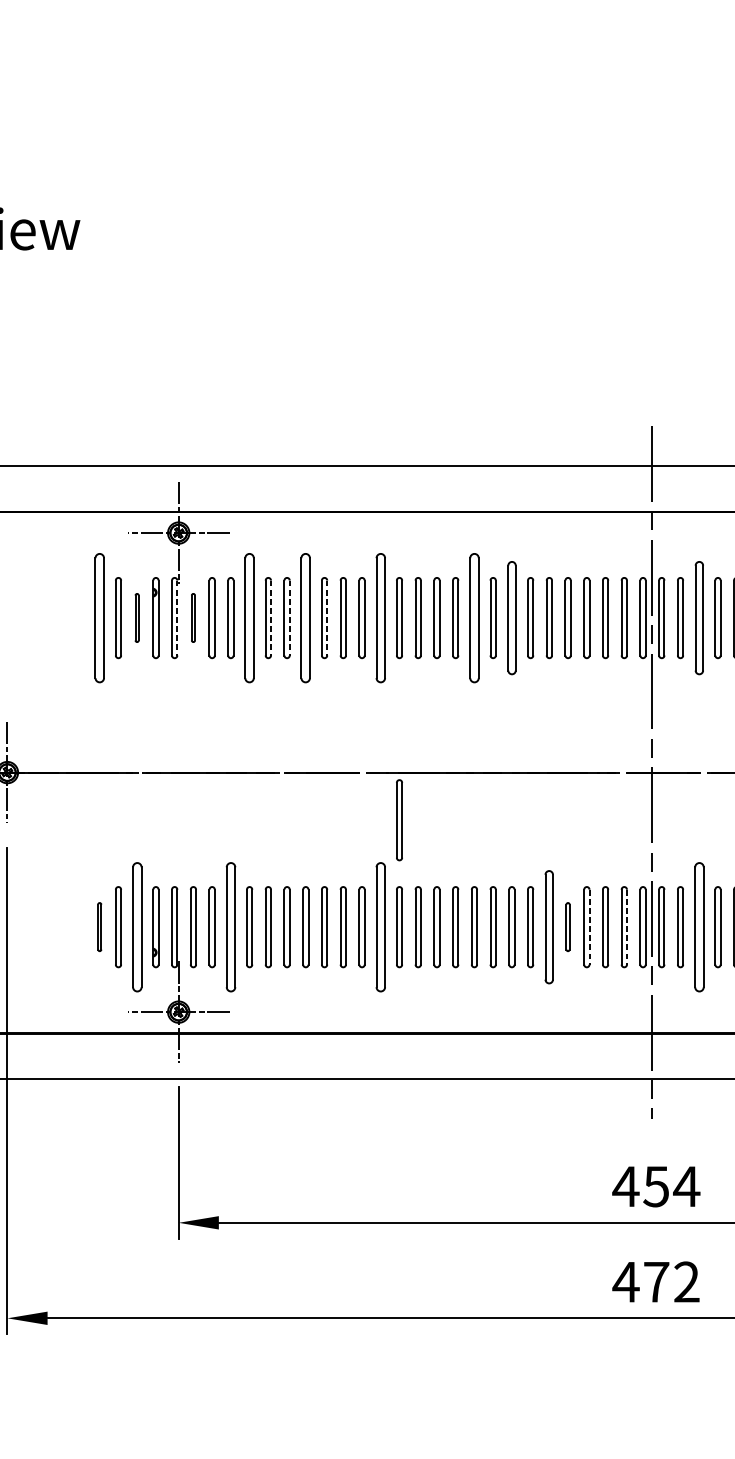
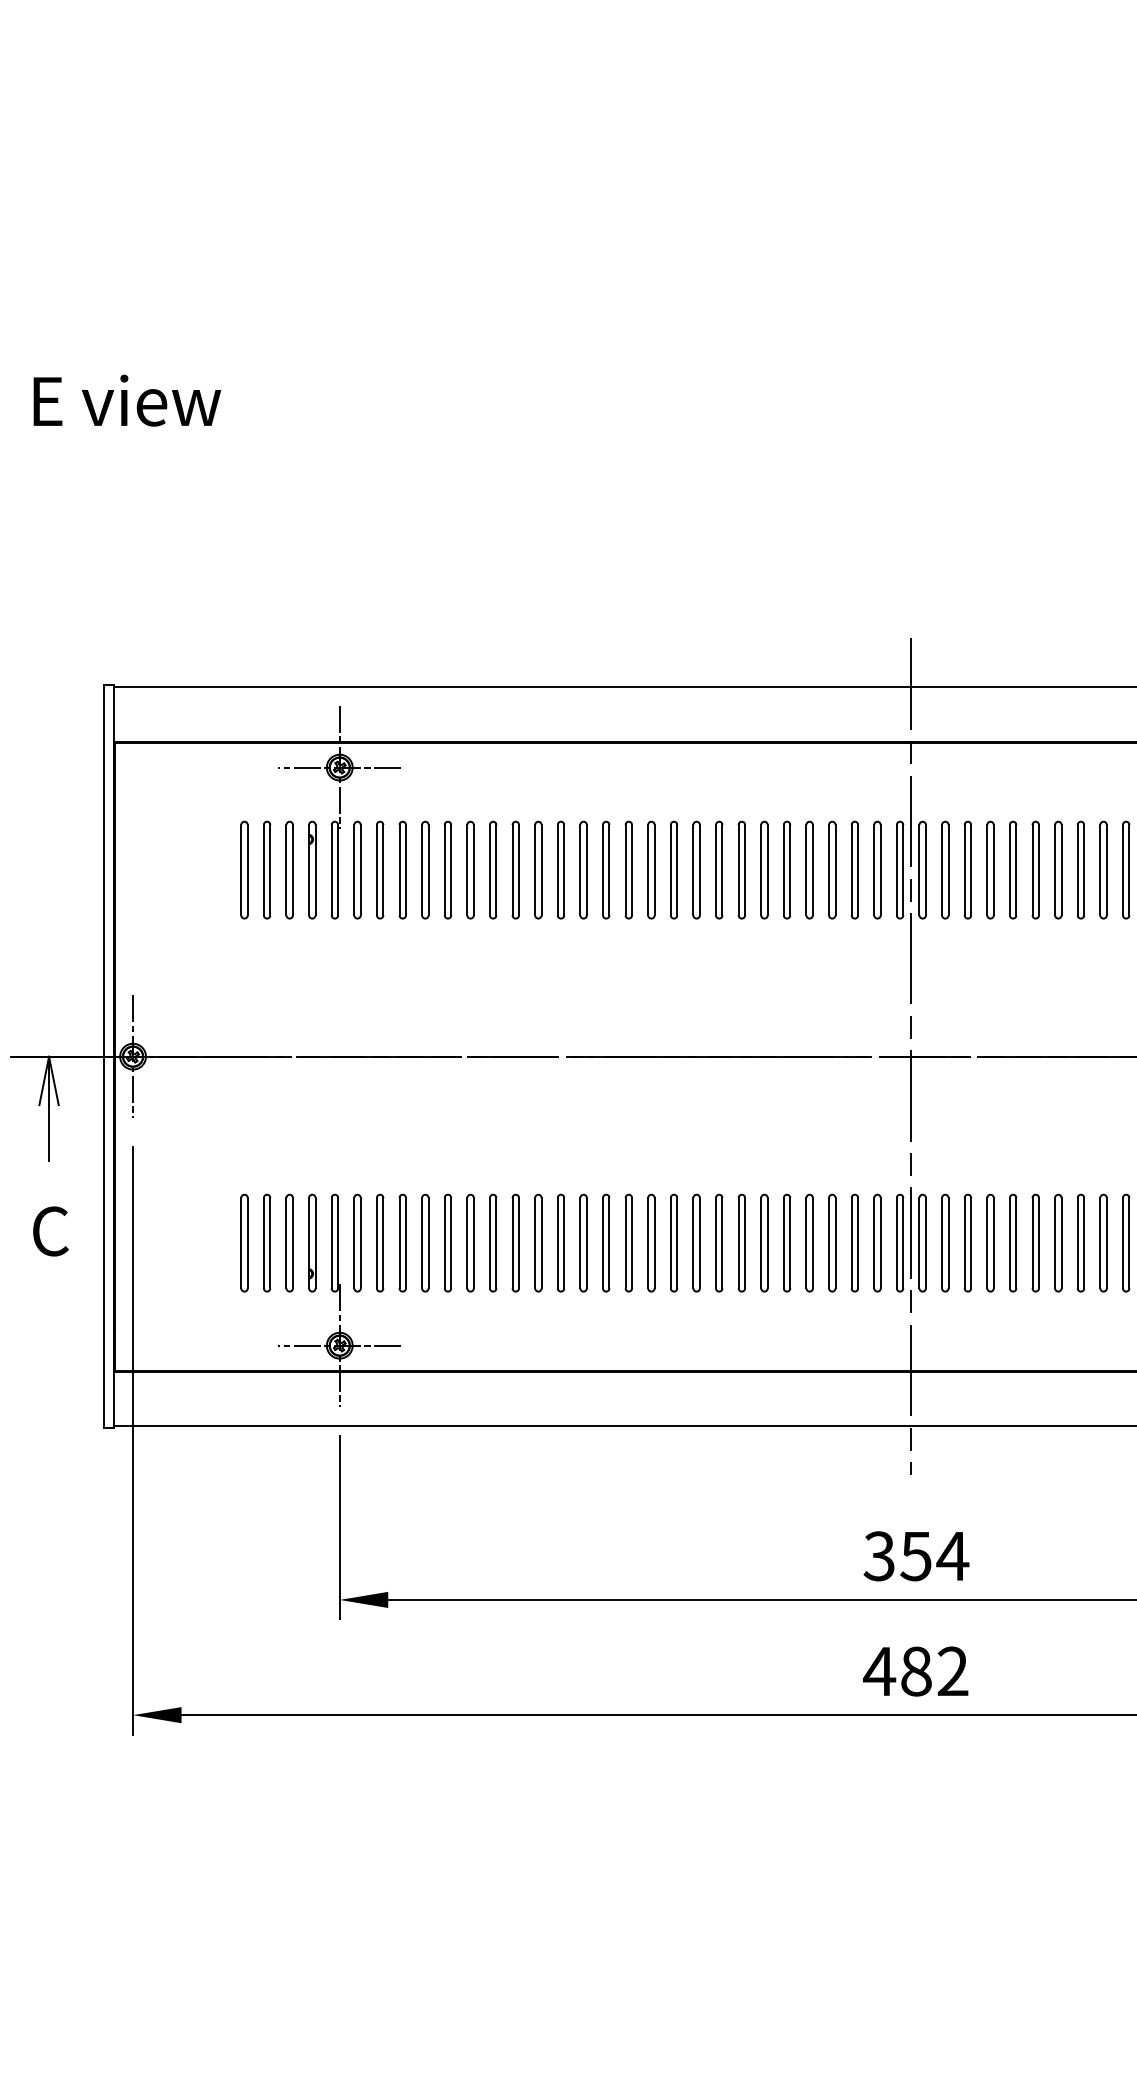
part: (99, 617) -> (244, 869), size x0.62
part: (137, 617) -> (289, 869), size x1.67
part: (193, 617) -> (357, 869), size x1.67
part: (249, 617) -> (425, 869), size x0.62
part: (306, 617) -> (493, 869), size x0.62
part: (380, 617) -> (583, 869), size x0.62
part: (474, 617) -> (696, 869), size x0.62
part: (511, 617) -> (741, 869), size x0.71
part: (698, 617) -> (967, 869), size x0.71
line: (177, 618) -> (338, 870), dashed -> solid
line: (271, 618) -> (451, 870), dashed -> solid
line: (289, 618) -> (473, 870), dashed -> solid
line: (327, 618) -> (519, 870), dashed -> solid
part: (399, 819) -> (606, 1113), removed
part: (99, 926) -> (244, 1242), size x1.67
part: (137, 926) -> (289, 1242), size x0.62
part: (230, 926) -> (402, 1242), size x0.62
part: (380, 926) -> (583, 1242), size x0.62
part: (549, 926) -> (787, 1242), size x0.71
part: (567, 926) -> (809, 1242), size x1.67
part: (698, 926) -> (967, 1242), size x0.62
line: (589, 927) -> (835, 1243), dashed -> solid
line: (626, 927) -> (880, 1243), dashed -> solid
text: (625, 1186) -> (879, 1556), 454 -> 354
text: (656, 1282) -> (916, 1671), 472 -> 482

